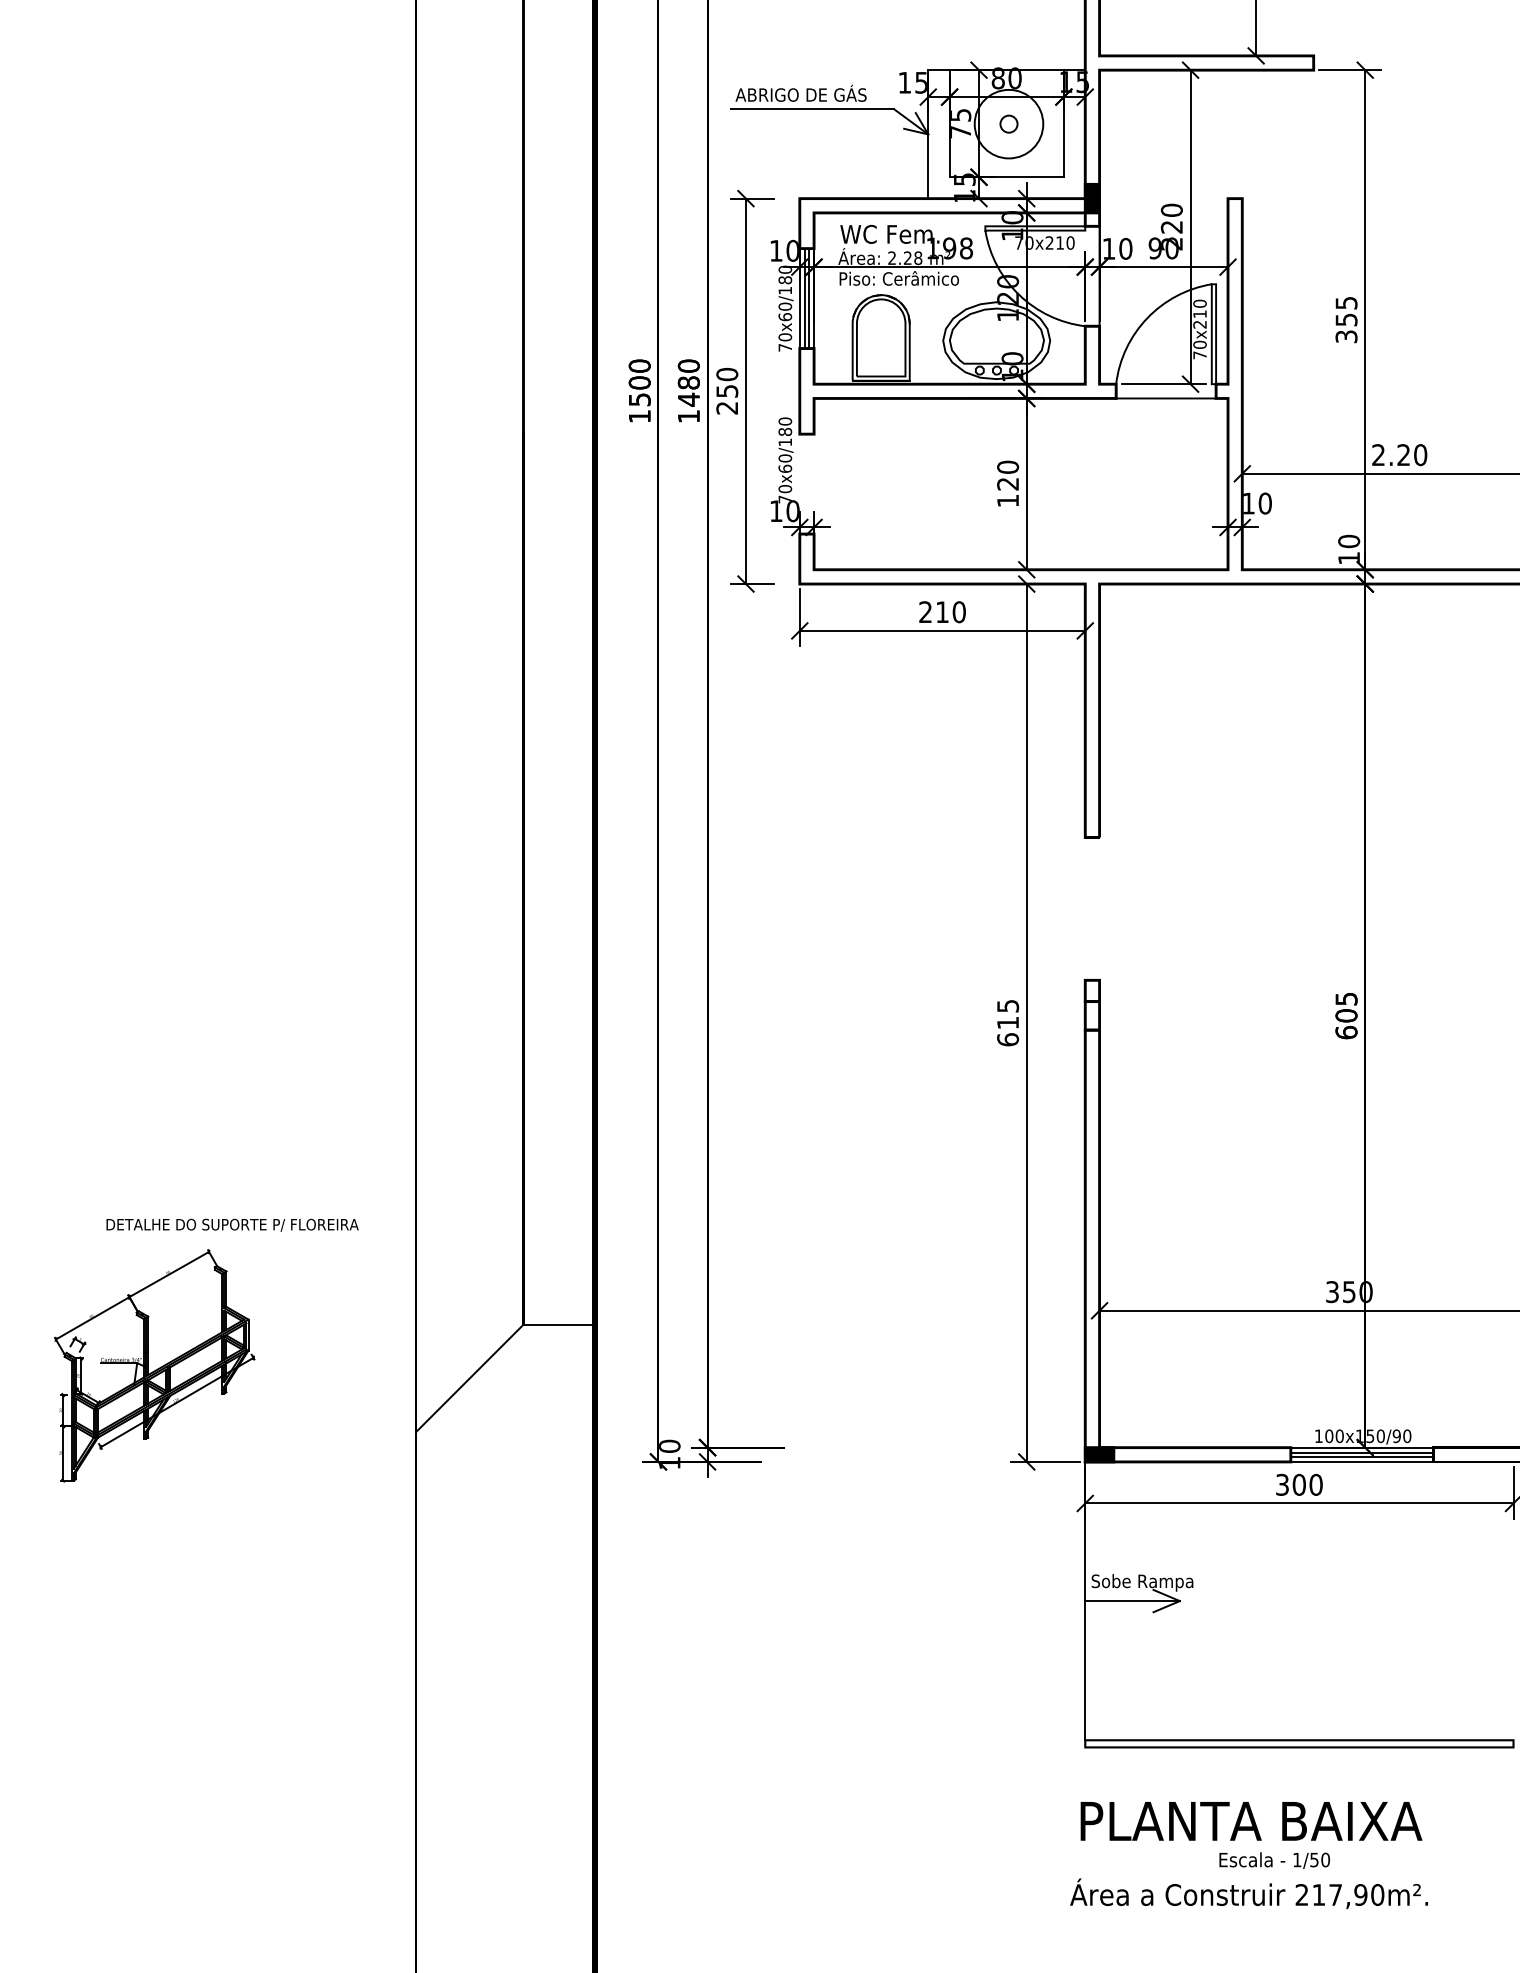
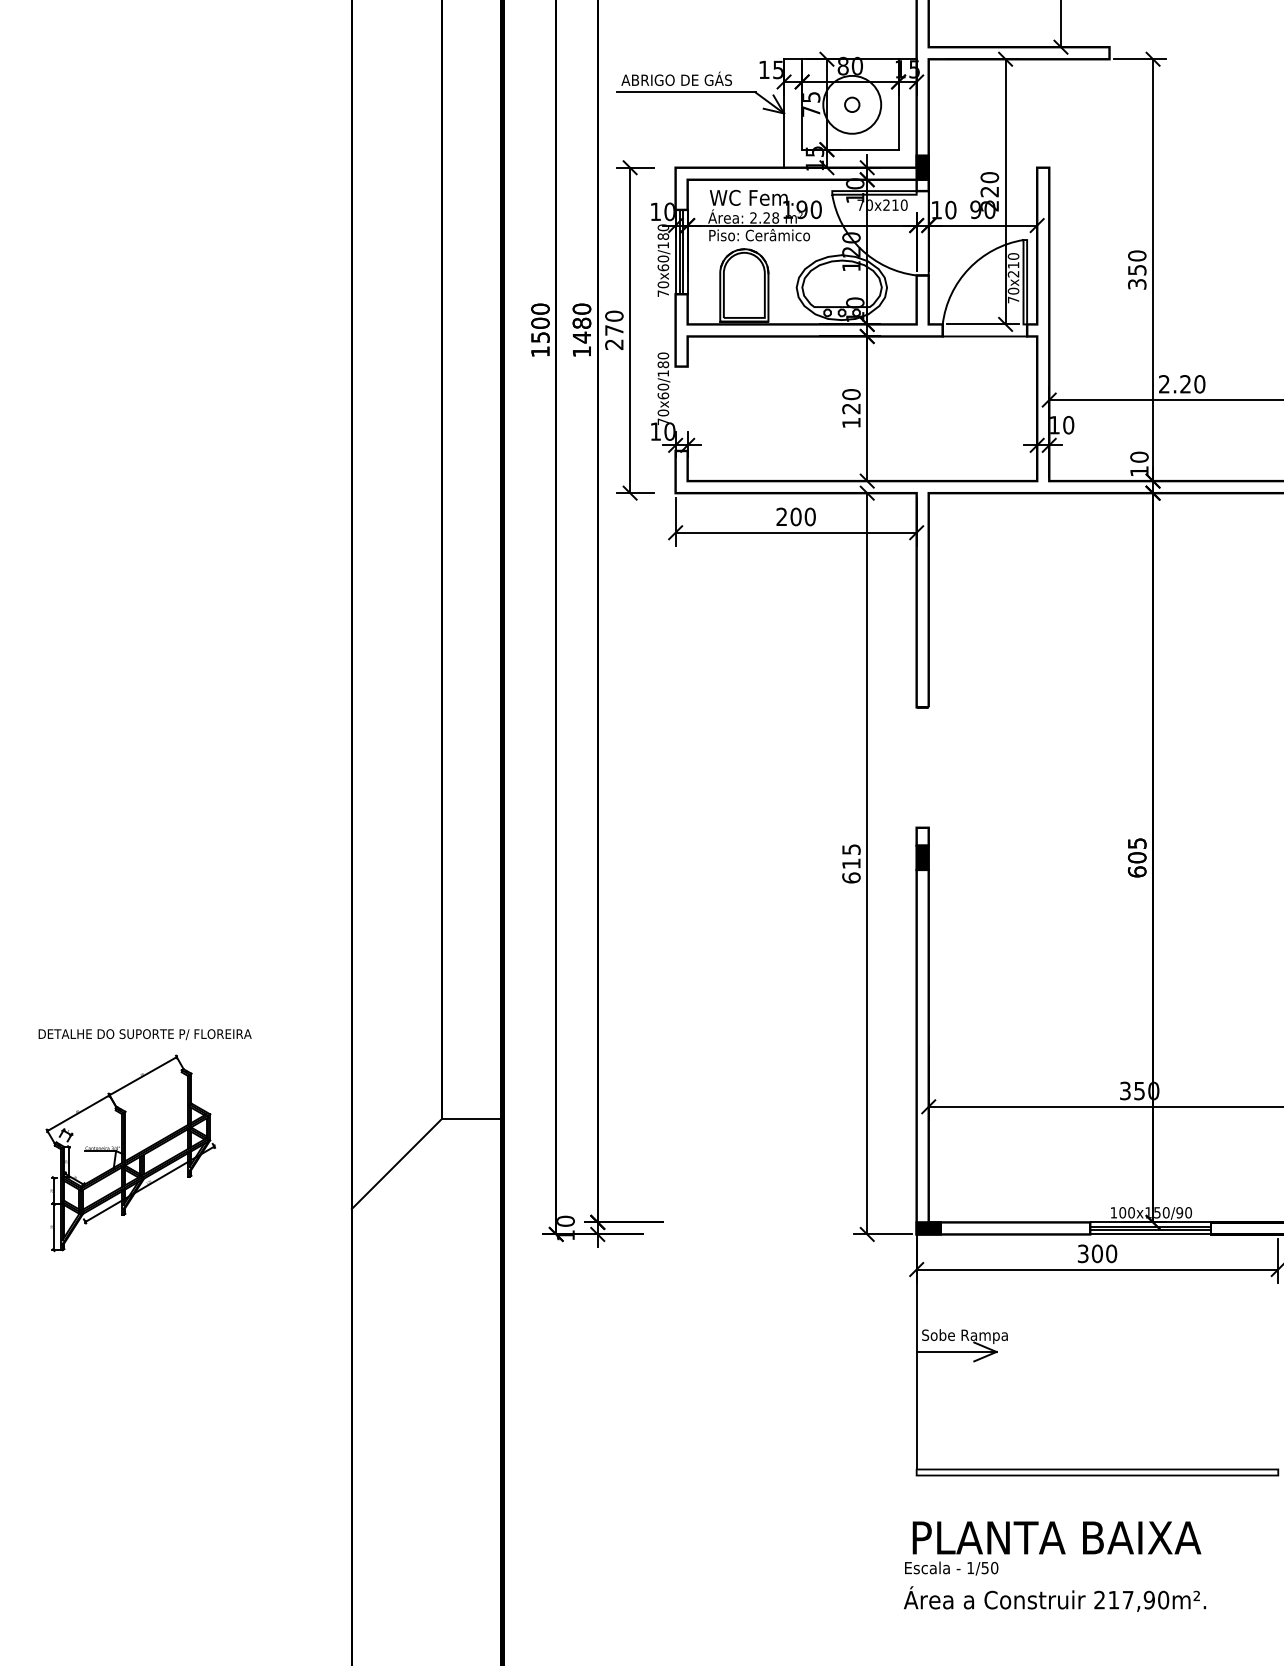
text: (966, 248) -> (816, 209), 198 -> 190
text: (1346, 302) -> (1137, 255), 355 -> 350
text: (727, 391) -> (614, 330), 250 -> 270
text: (942, 612) -> (796, 517), 210 -> 200
fill: (1092, 1015) -> (922, 857), added
text: (232, 1224) -> (145, 1033), moved
text: (1274, 1860) -> (951, 1568), moved

